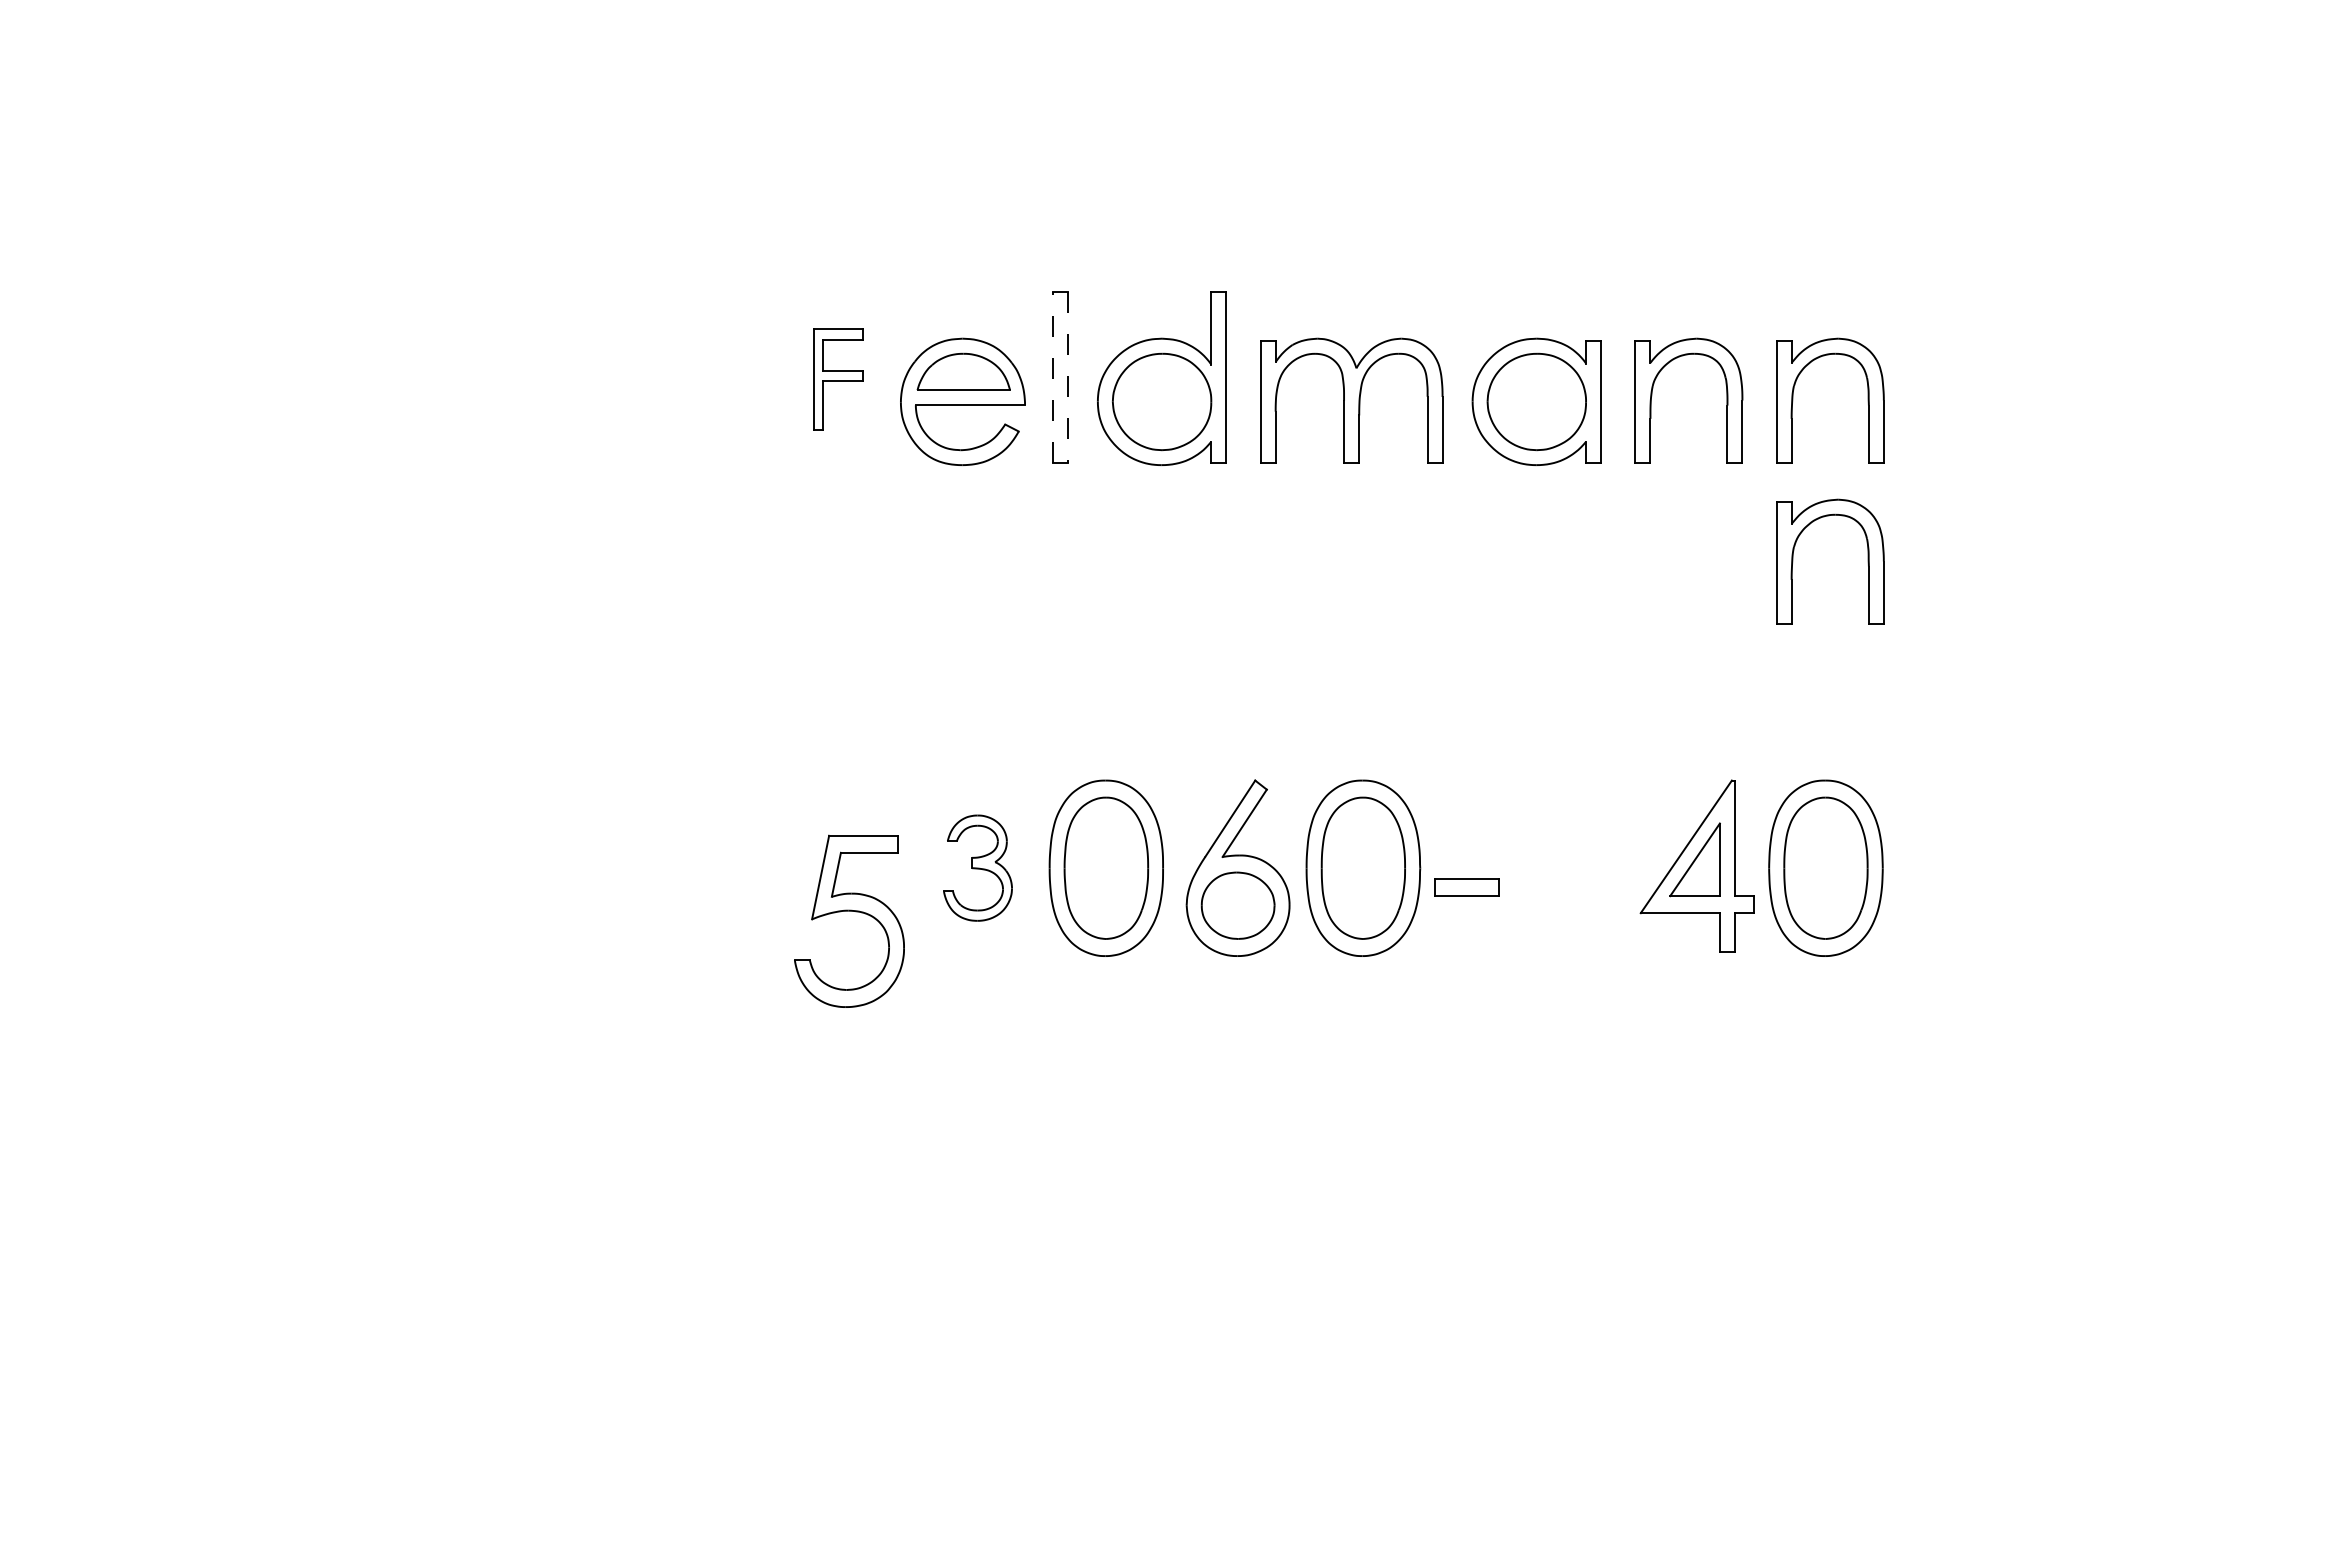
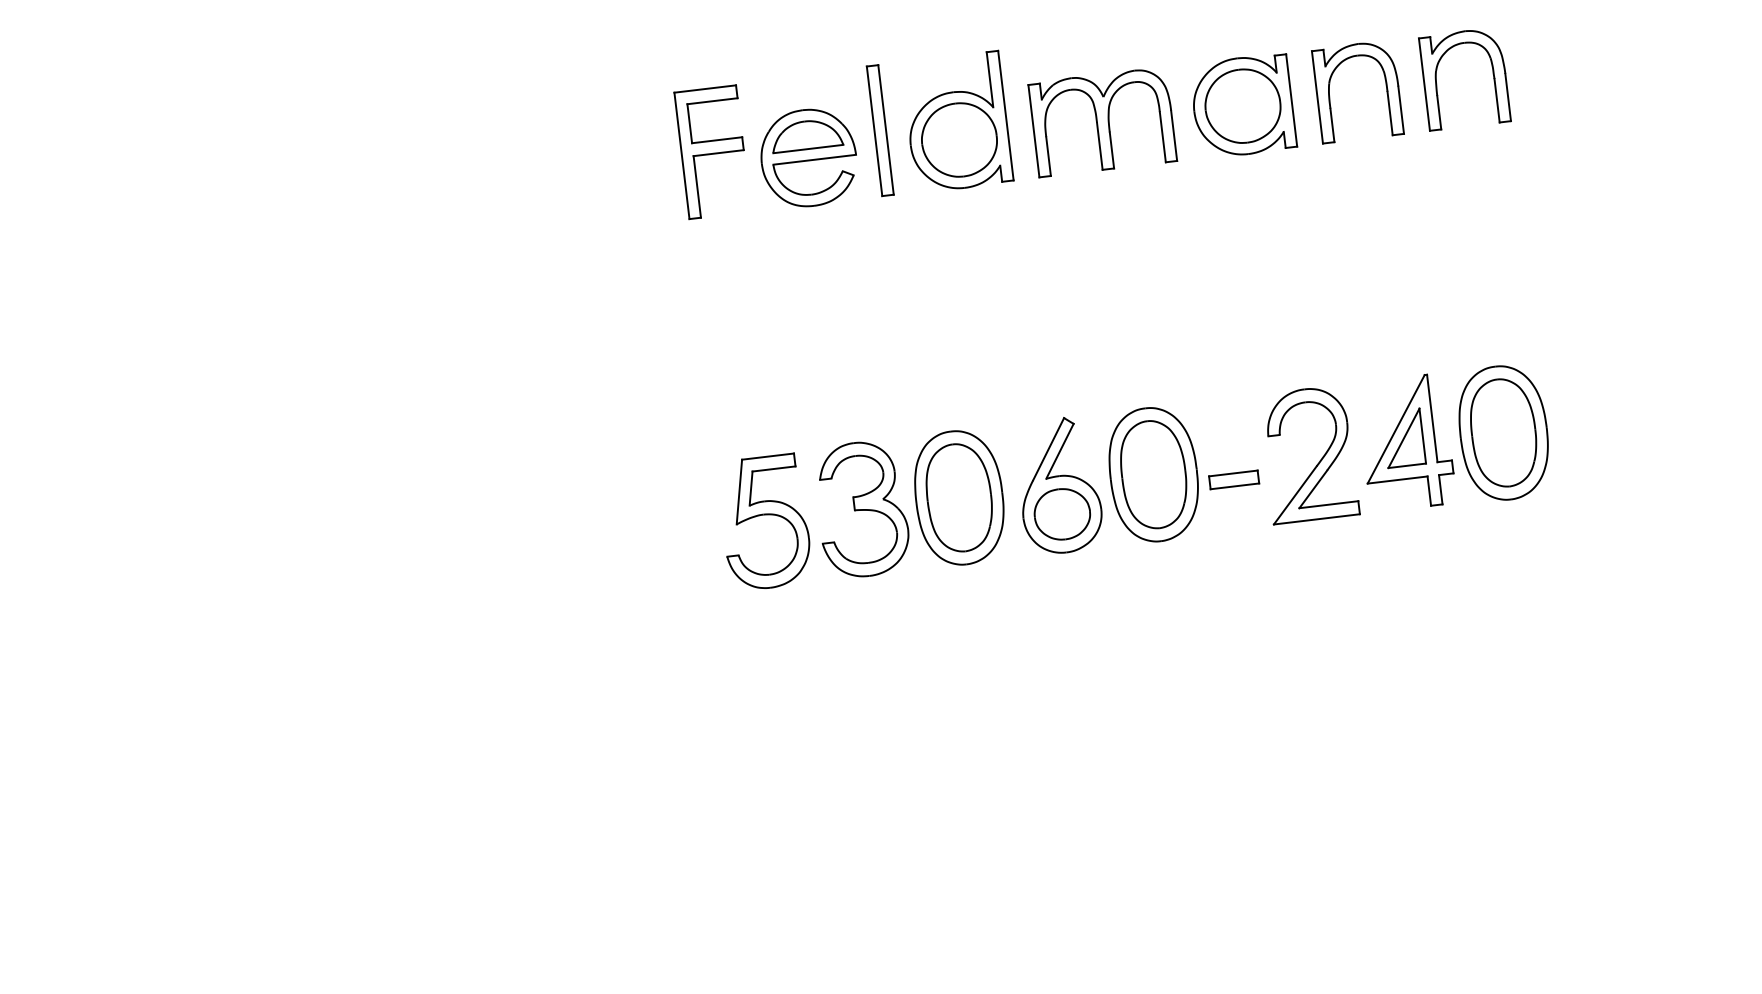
line: (1052, 377) -> (874, 131), dashed -> solid
line: (1067, 377) -> (885, 130), dashed -> solid
part: (838, 379) -> (712, 152), size x1.67
part: (1793, 561) -> (1451, 203), removed
part: (977, 867) -> (861, 508), size x1.67
part: (1580, 877) -> (1318, 462), added
part: (849, 911) -> (764, 515), moved

